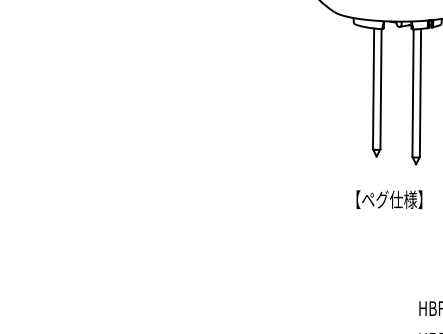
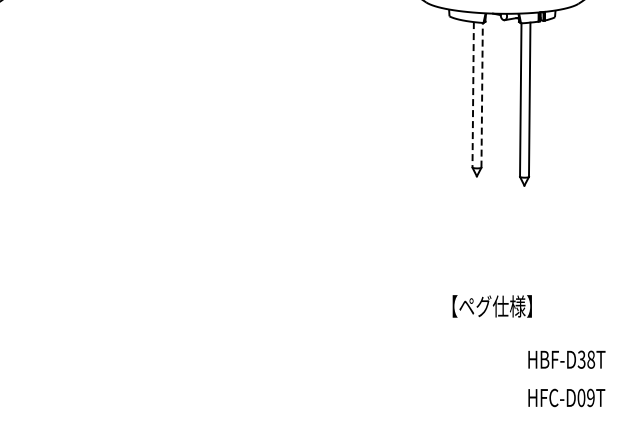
line: (373, 88) -> (473, 94), solid -> dashed
line: (381, 88) -> (482, 94), solid -> dashed
text: (388, 199) -> (491, 306), moved

